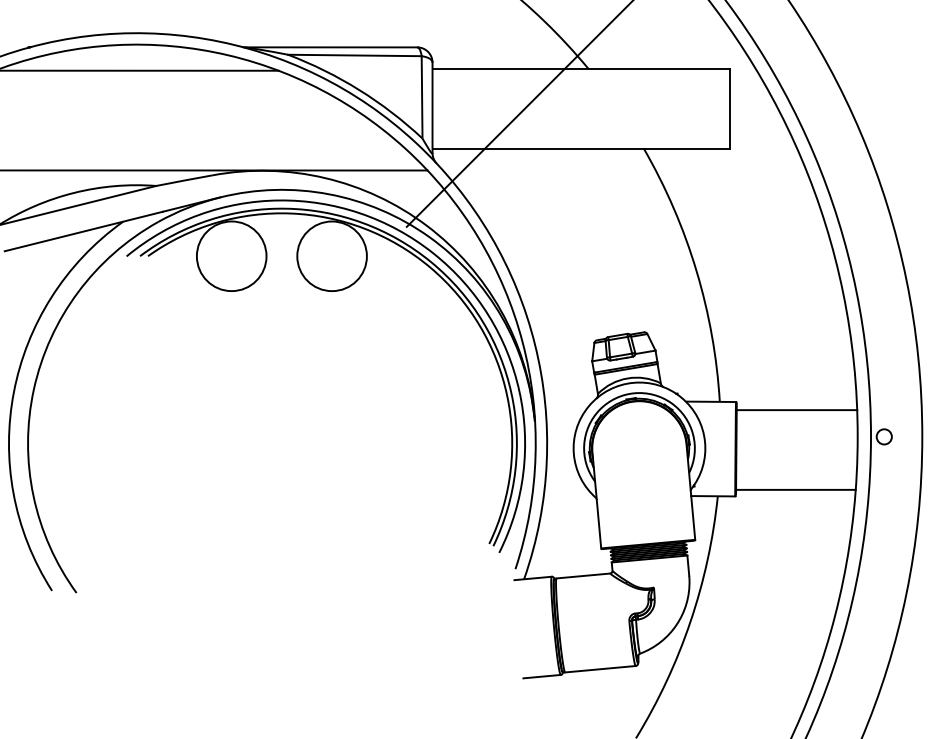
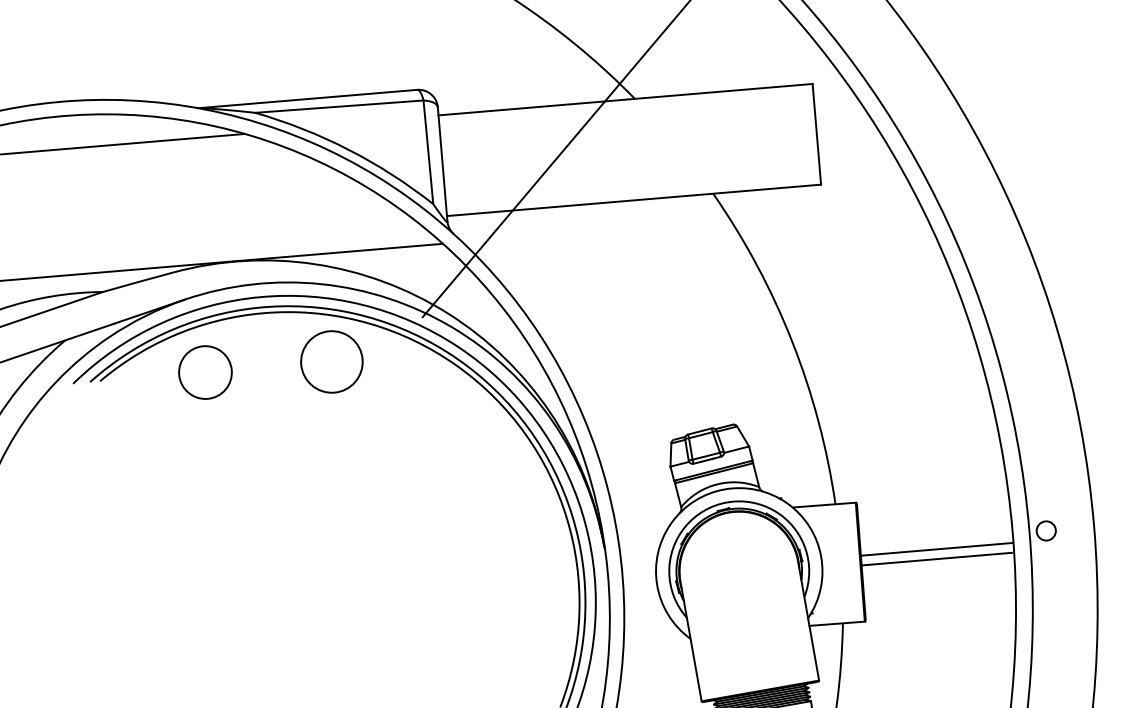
circle: (231, 256) -> (205, 372), size x0.6
circle: (331, 256) -> (331, 362), size x0.7
line: (796, 410) -> (936, 549), moved
line: (795, 489) -> (936, 558), moved

